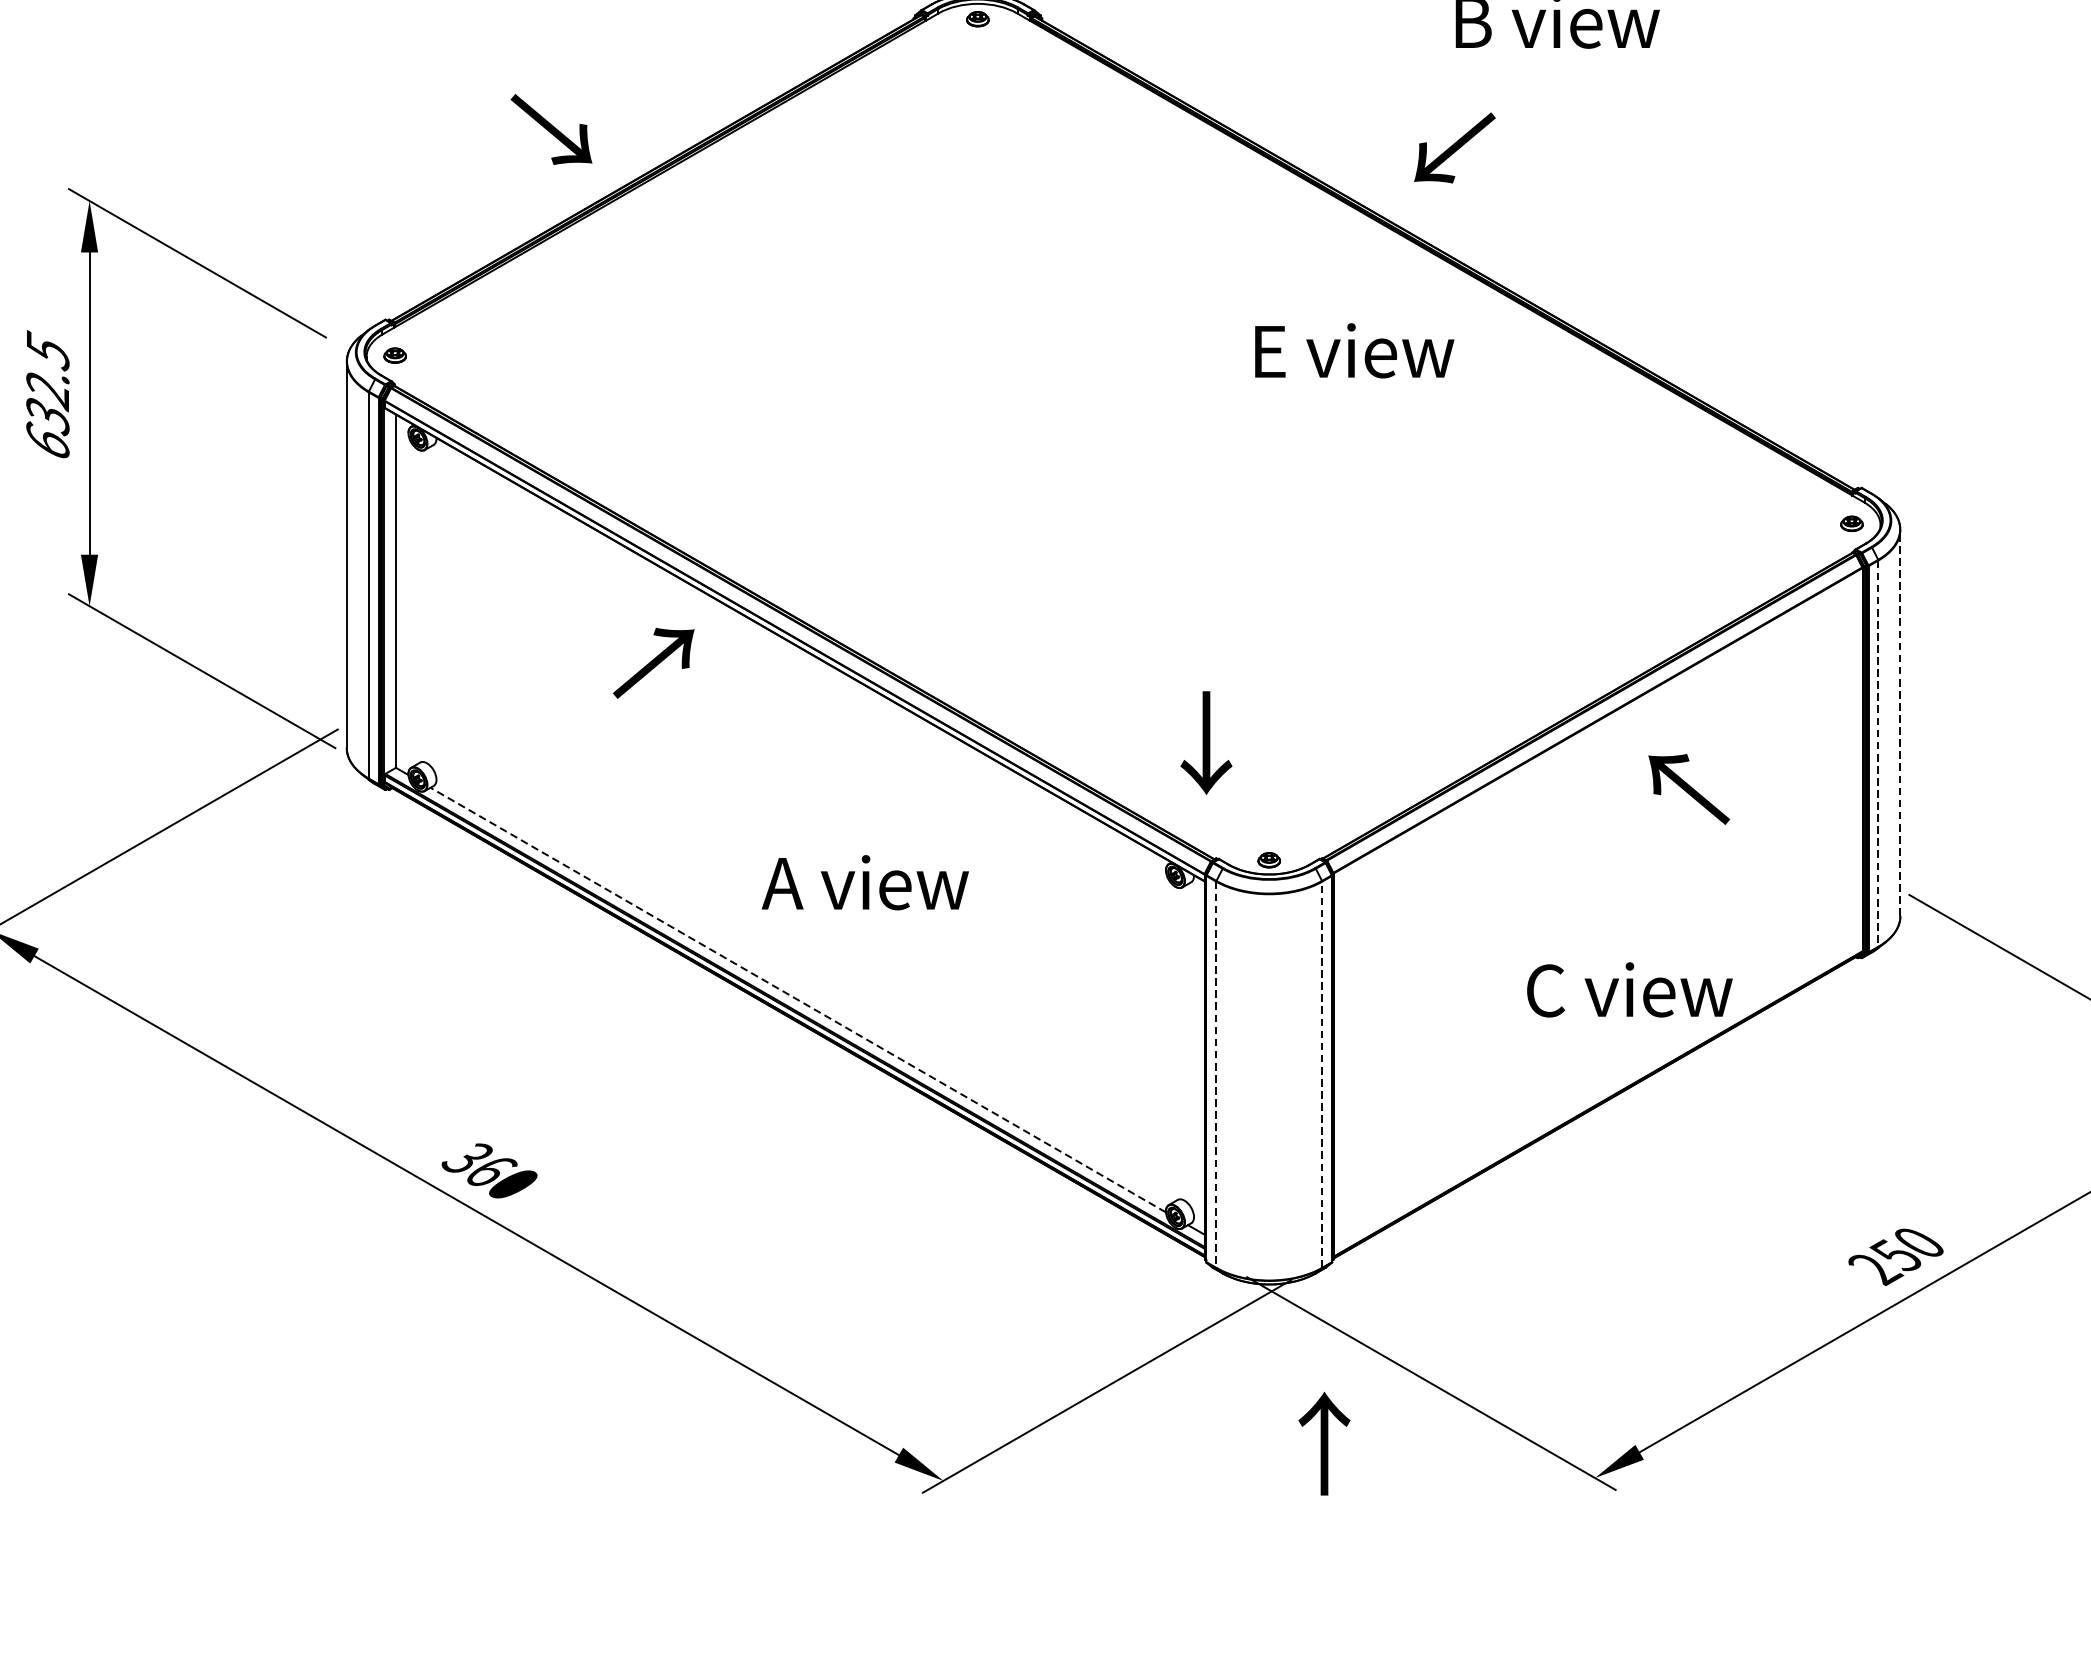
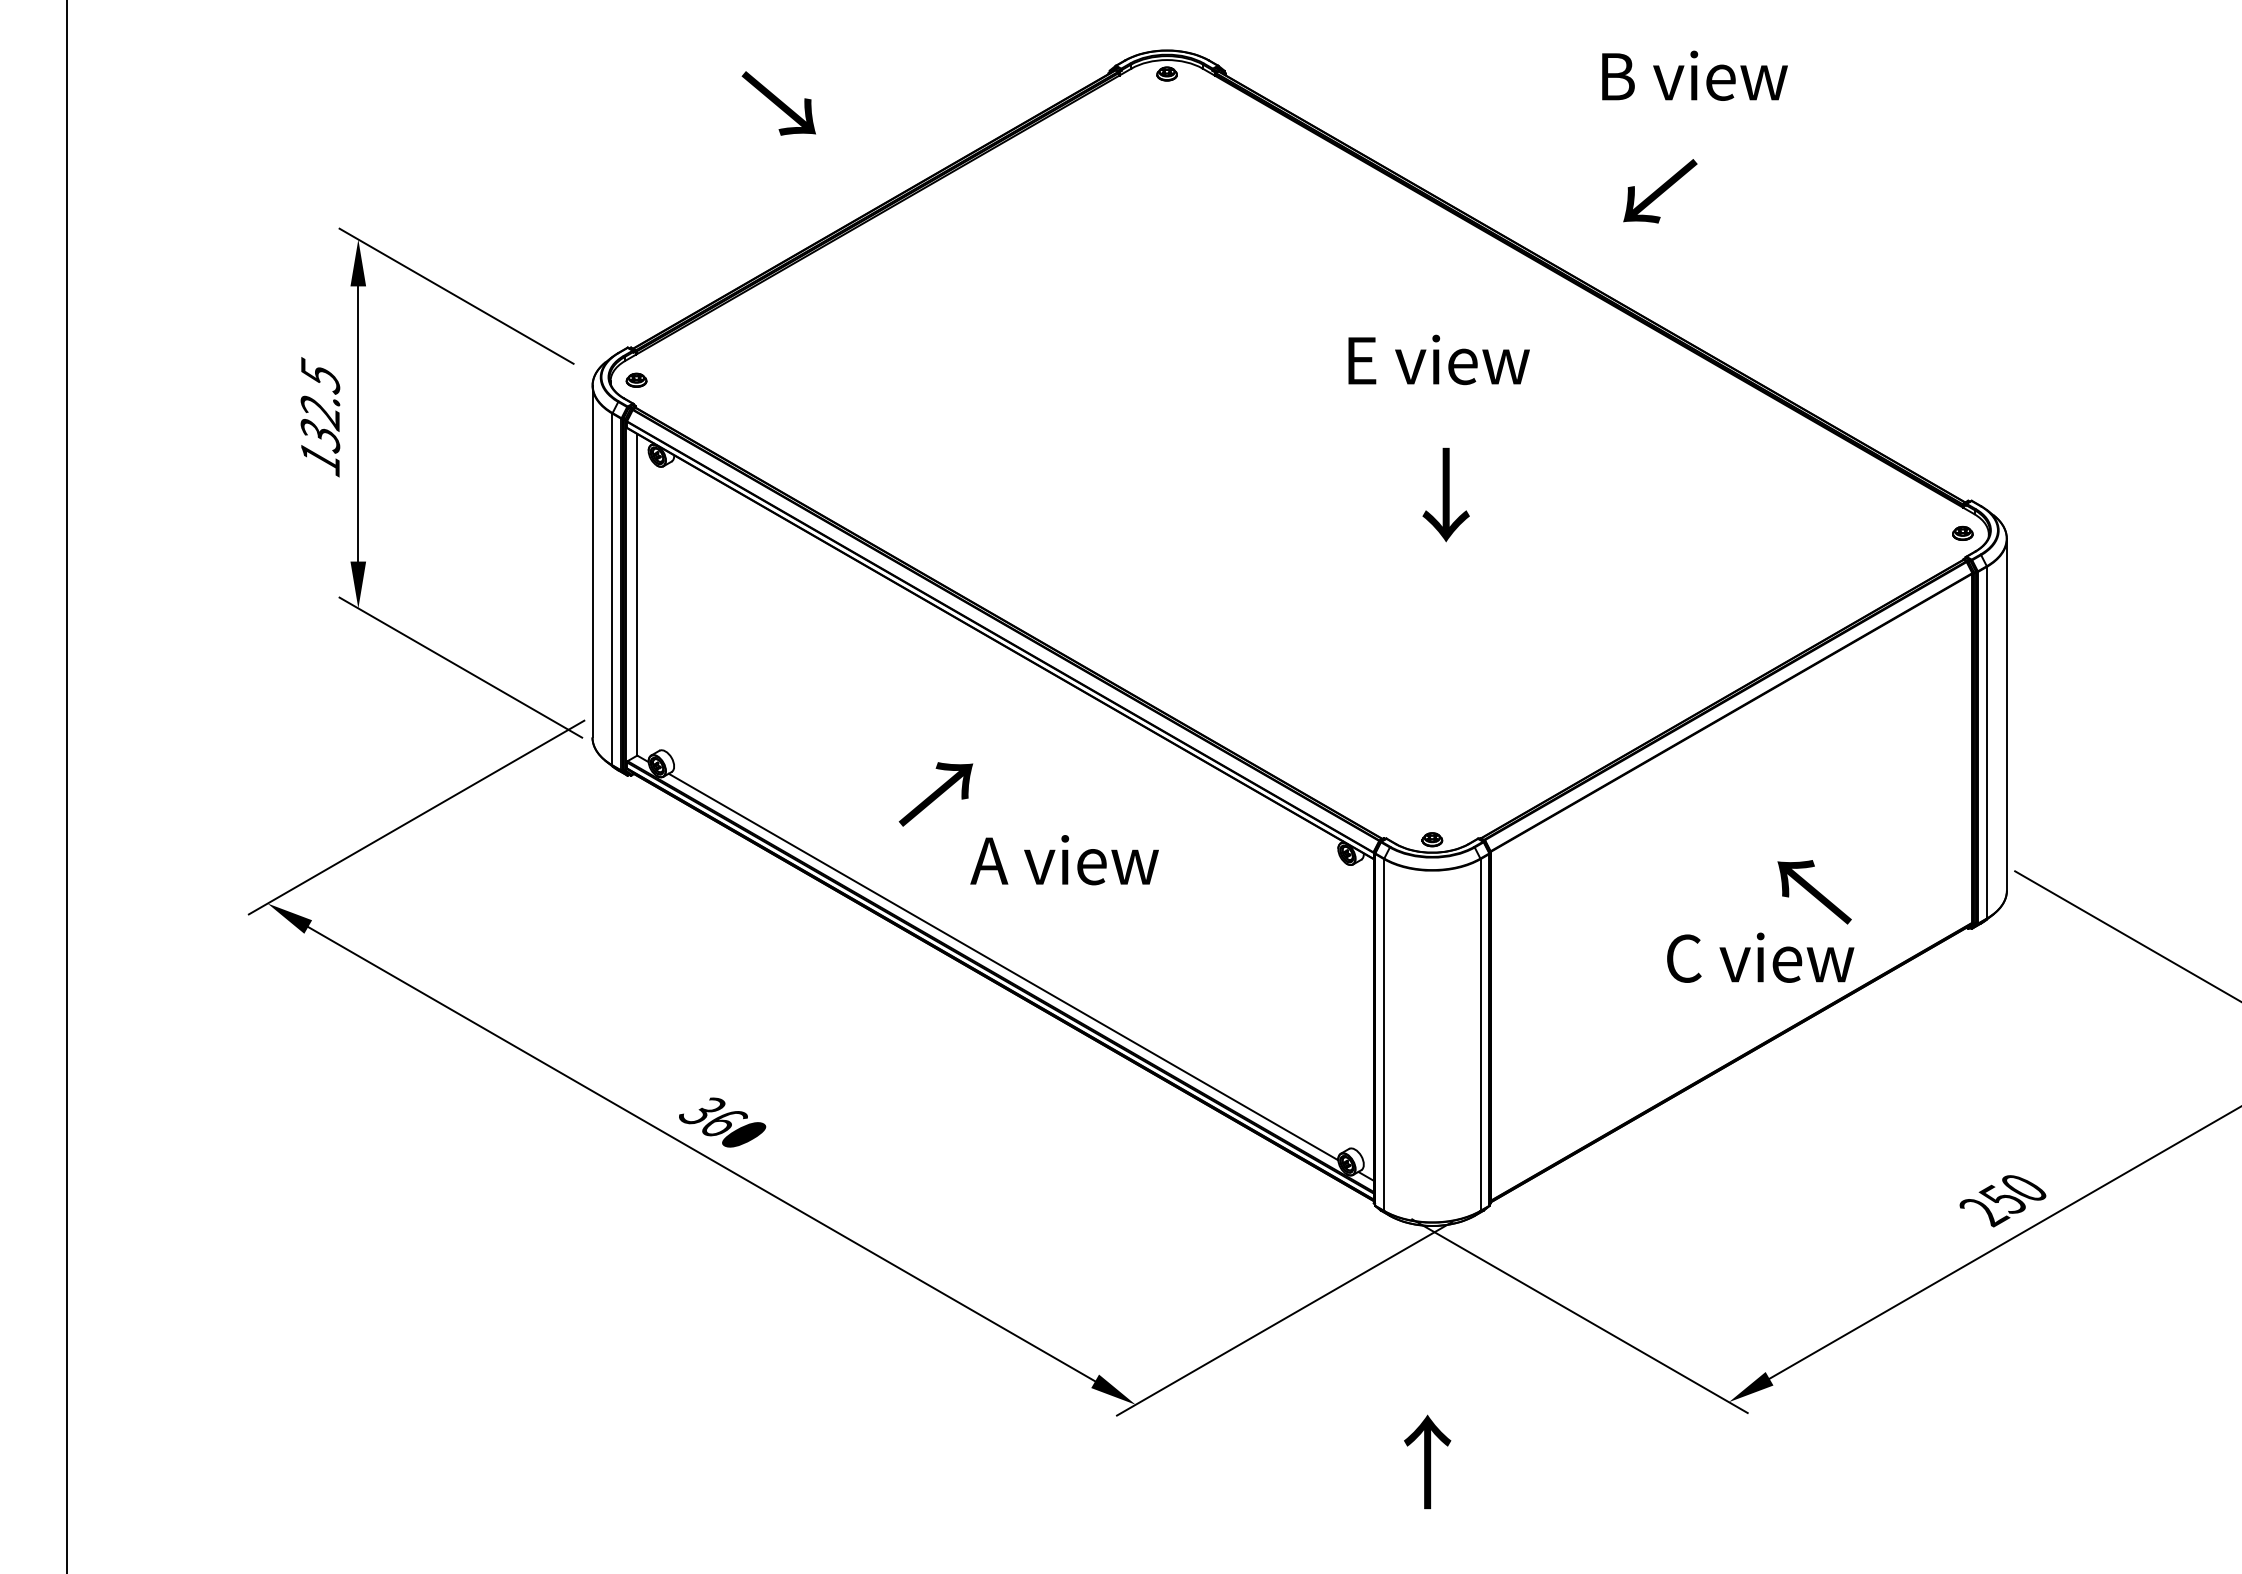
text: (551, 129) -> (778, 103), moved
text: (1455, 148) -> (1660, 191), moved
text: (1354, 350) -> (1438, 359), moved
text: (48, 441) -> (320, 458), 632.5 -> 132.5
text: (653, 663) -> (935, 794), moved
line: (1899, 722) -> (2006, 714), dashed -> solid
text: (1205, 742) -> (1445, 494), moved
line: (1877, 753) -> (1986, 742), dashed -> solid
text: (1689, 789) -> (1814, 892), moved
line: (798, 1000) -> (1003, 967), dashed -> solid
line: (1216, 1075) -> (1384, 1035), dashed -> solid
line: (1322, 1075) -> (1480, 1035), dashed -> solid
text: (1324, 1443) -> (1427, 1461), moved

